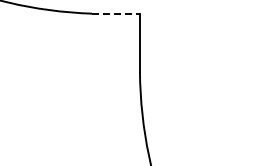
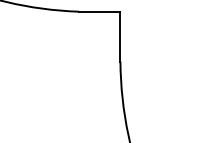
line: (116, 13) -> (100, 11), dashed -> solid

